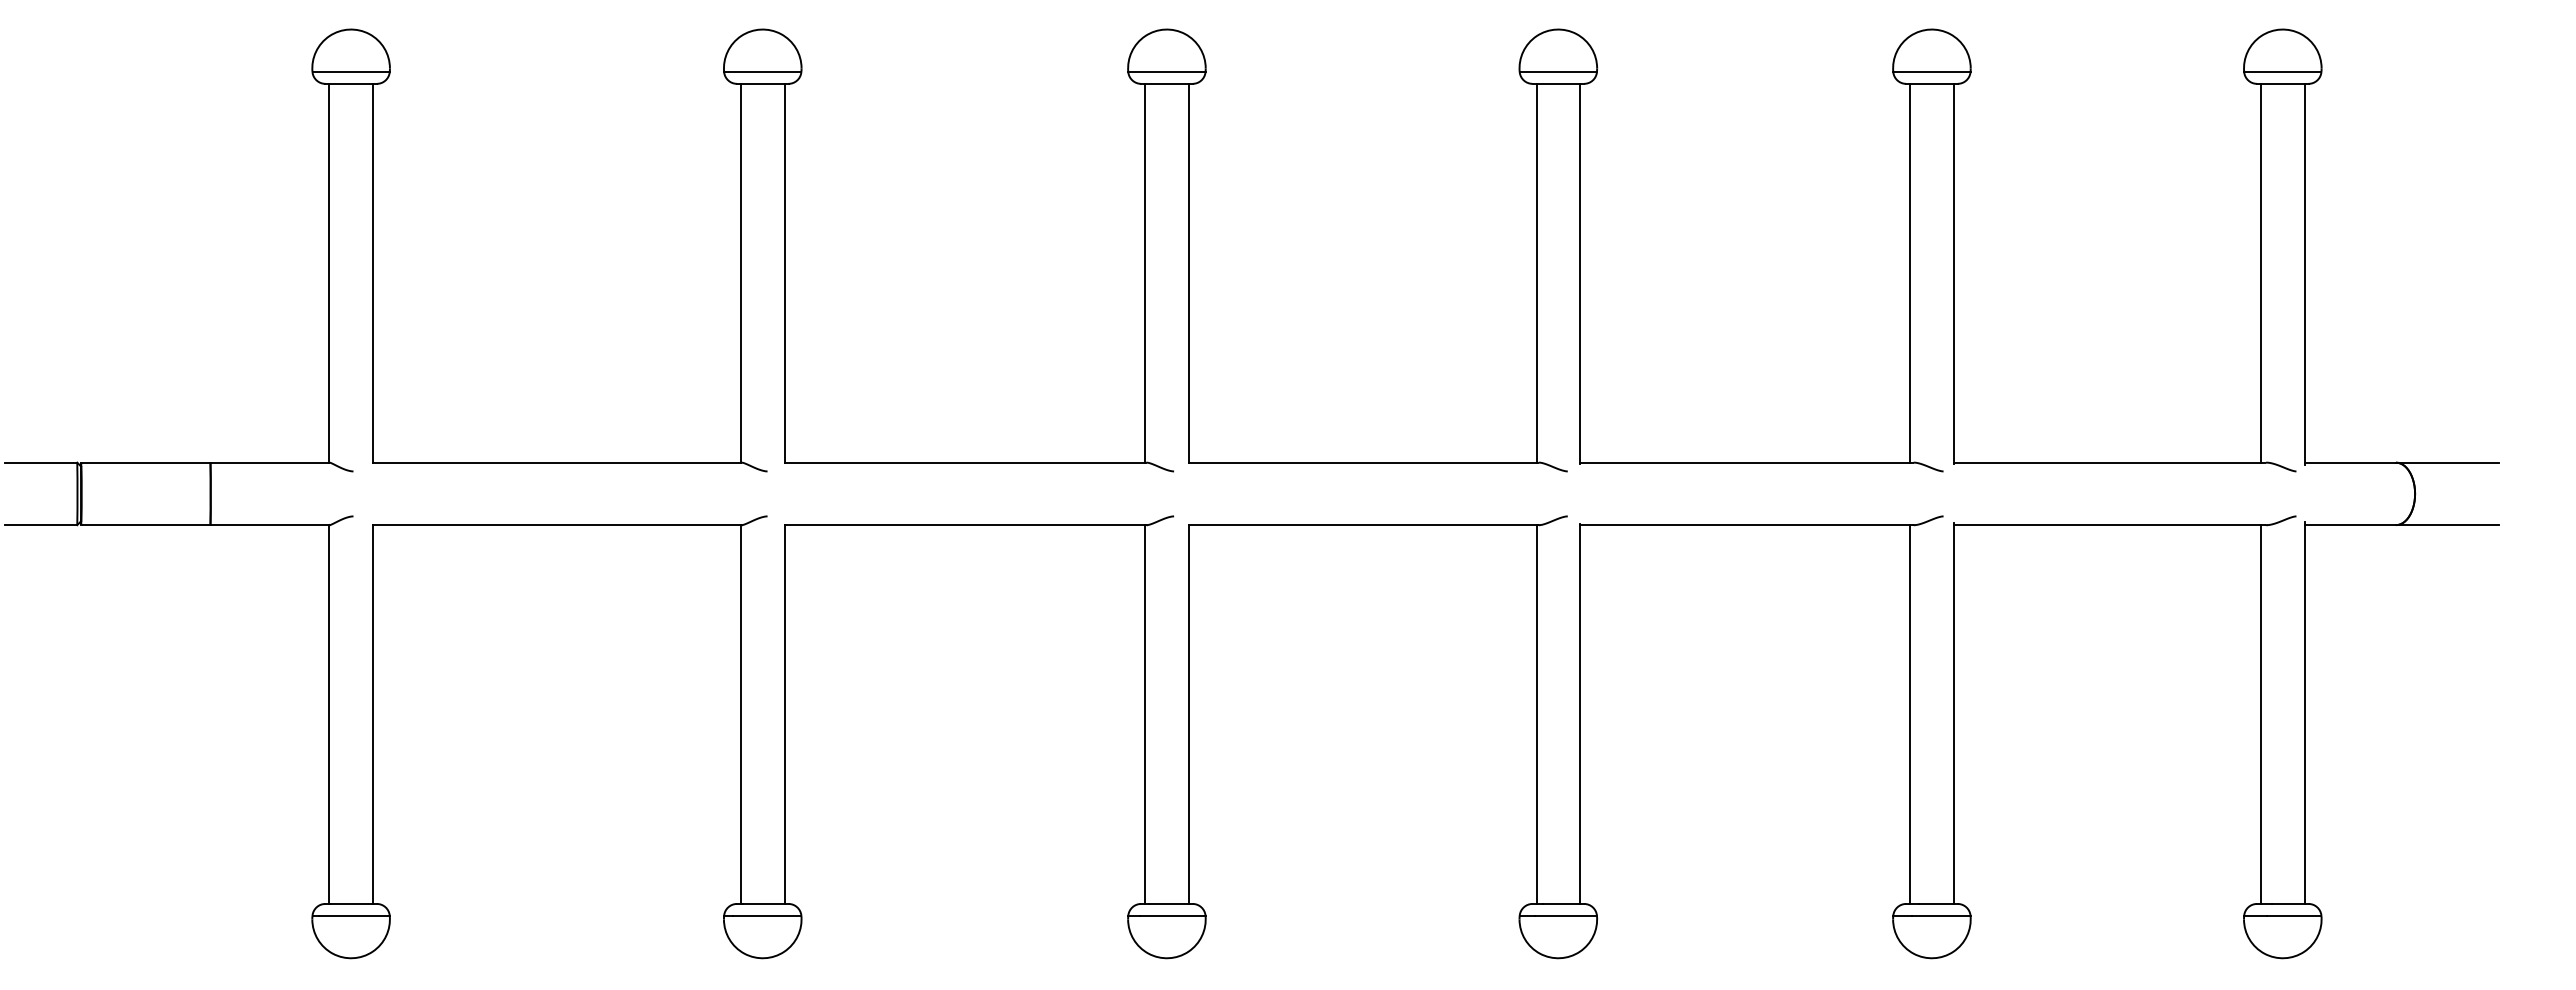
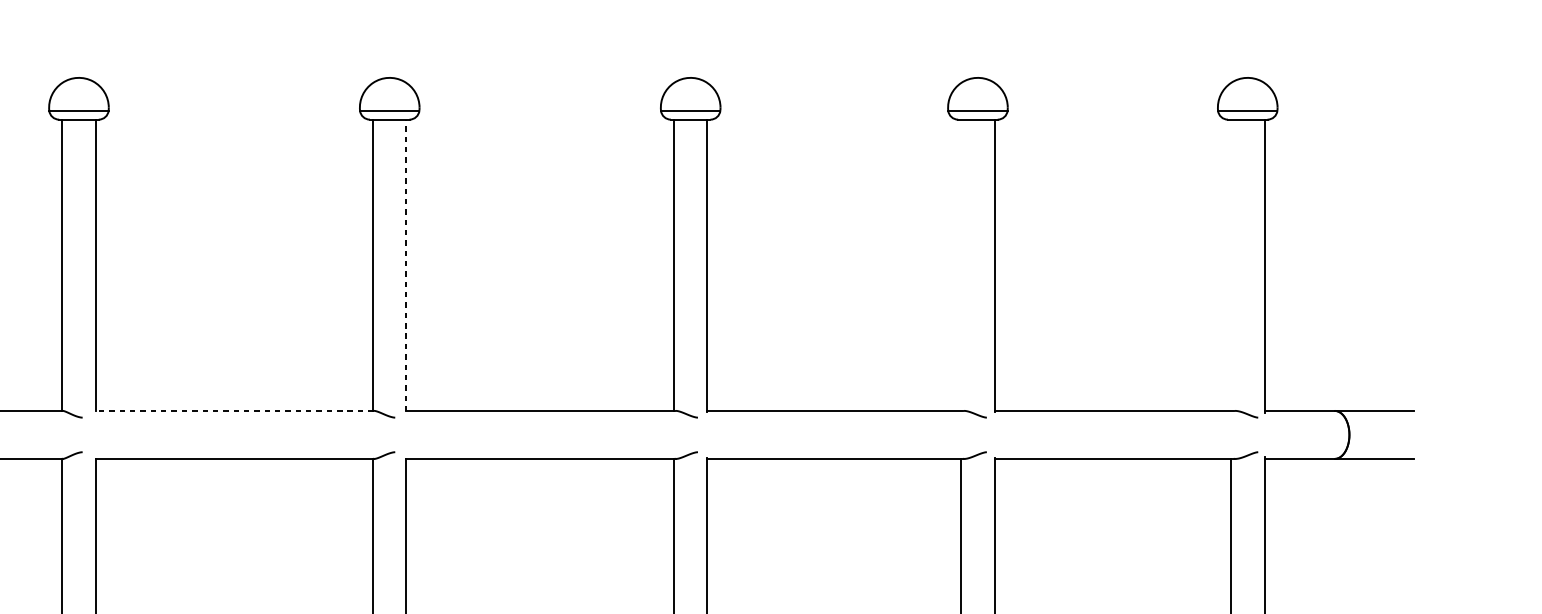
line: (1910, 272) -> (961, 264), removed
line: (2261, 272) -> (1231, 264), removed
line: (1188, 273) -> (406, 265), solid -> dashed
line: (965, 462) -> (234, 410), solid -> dashed

